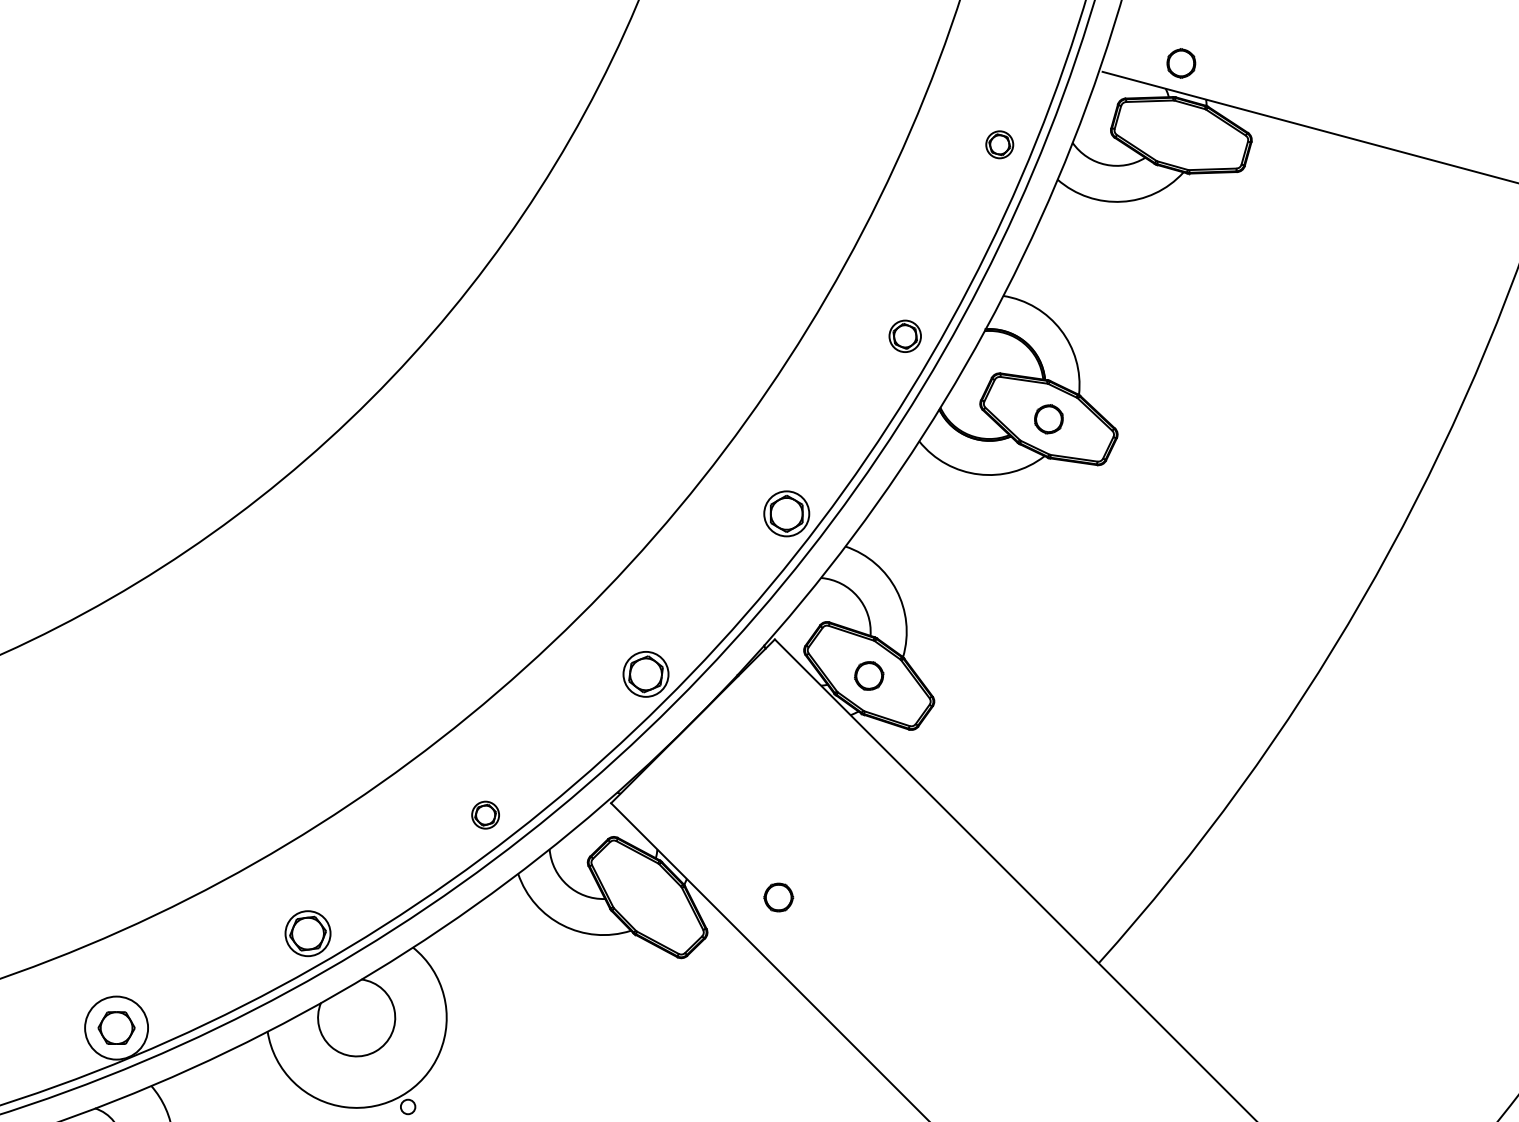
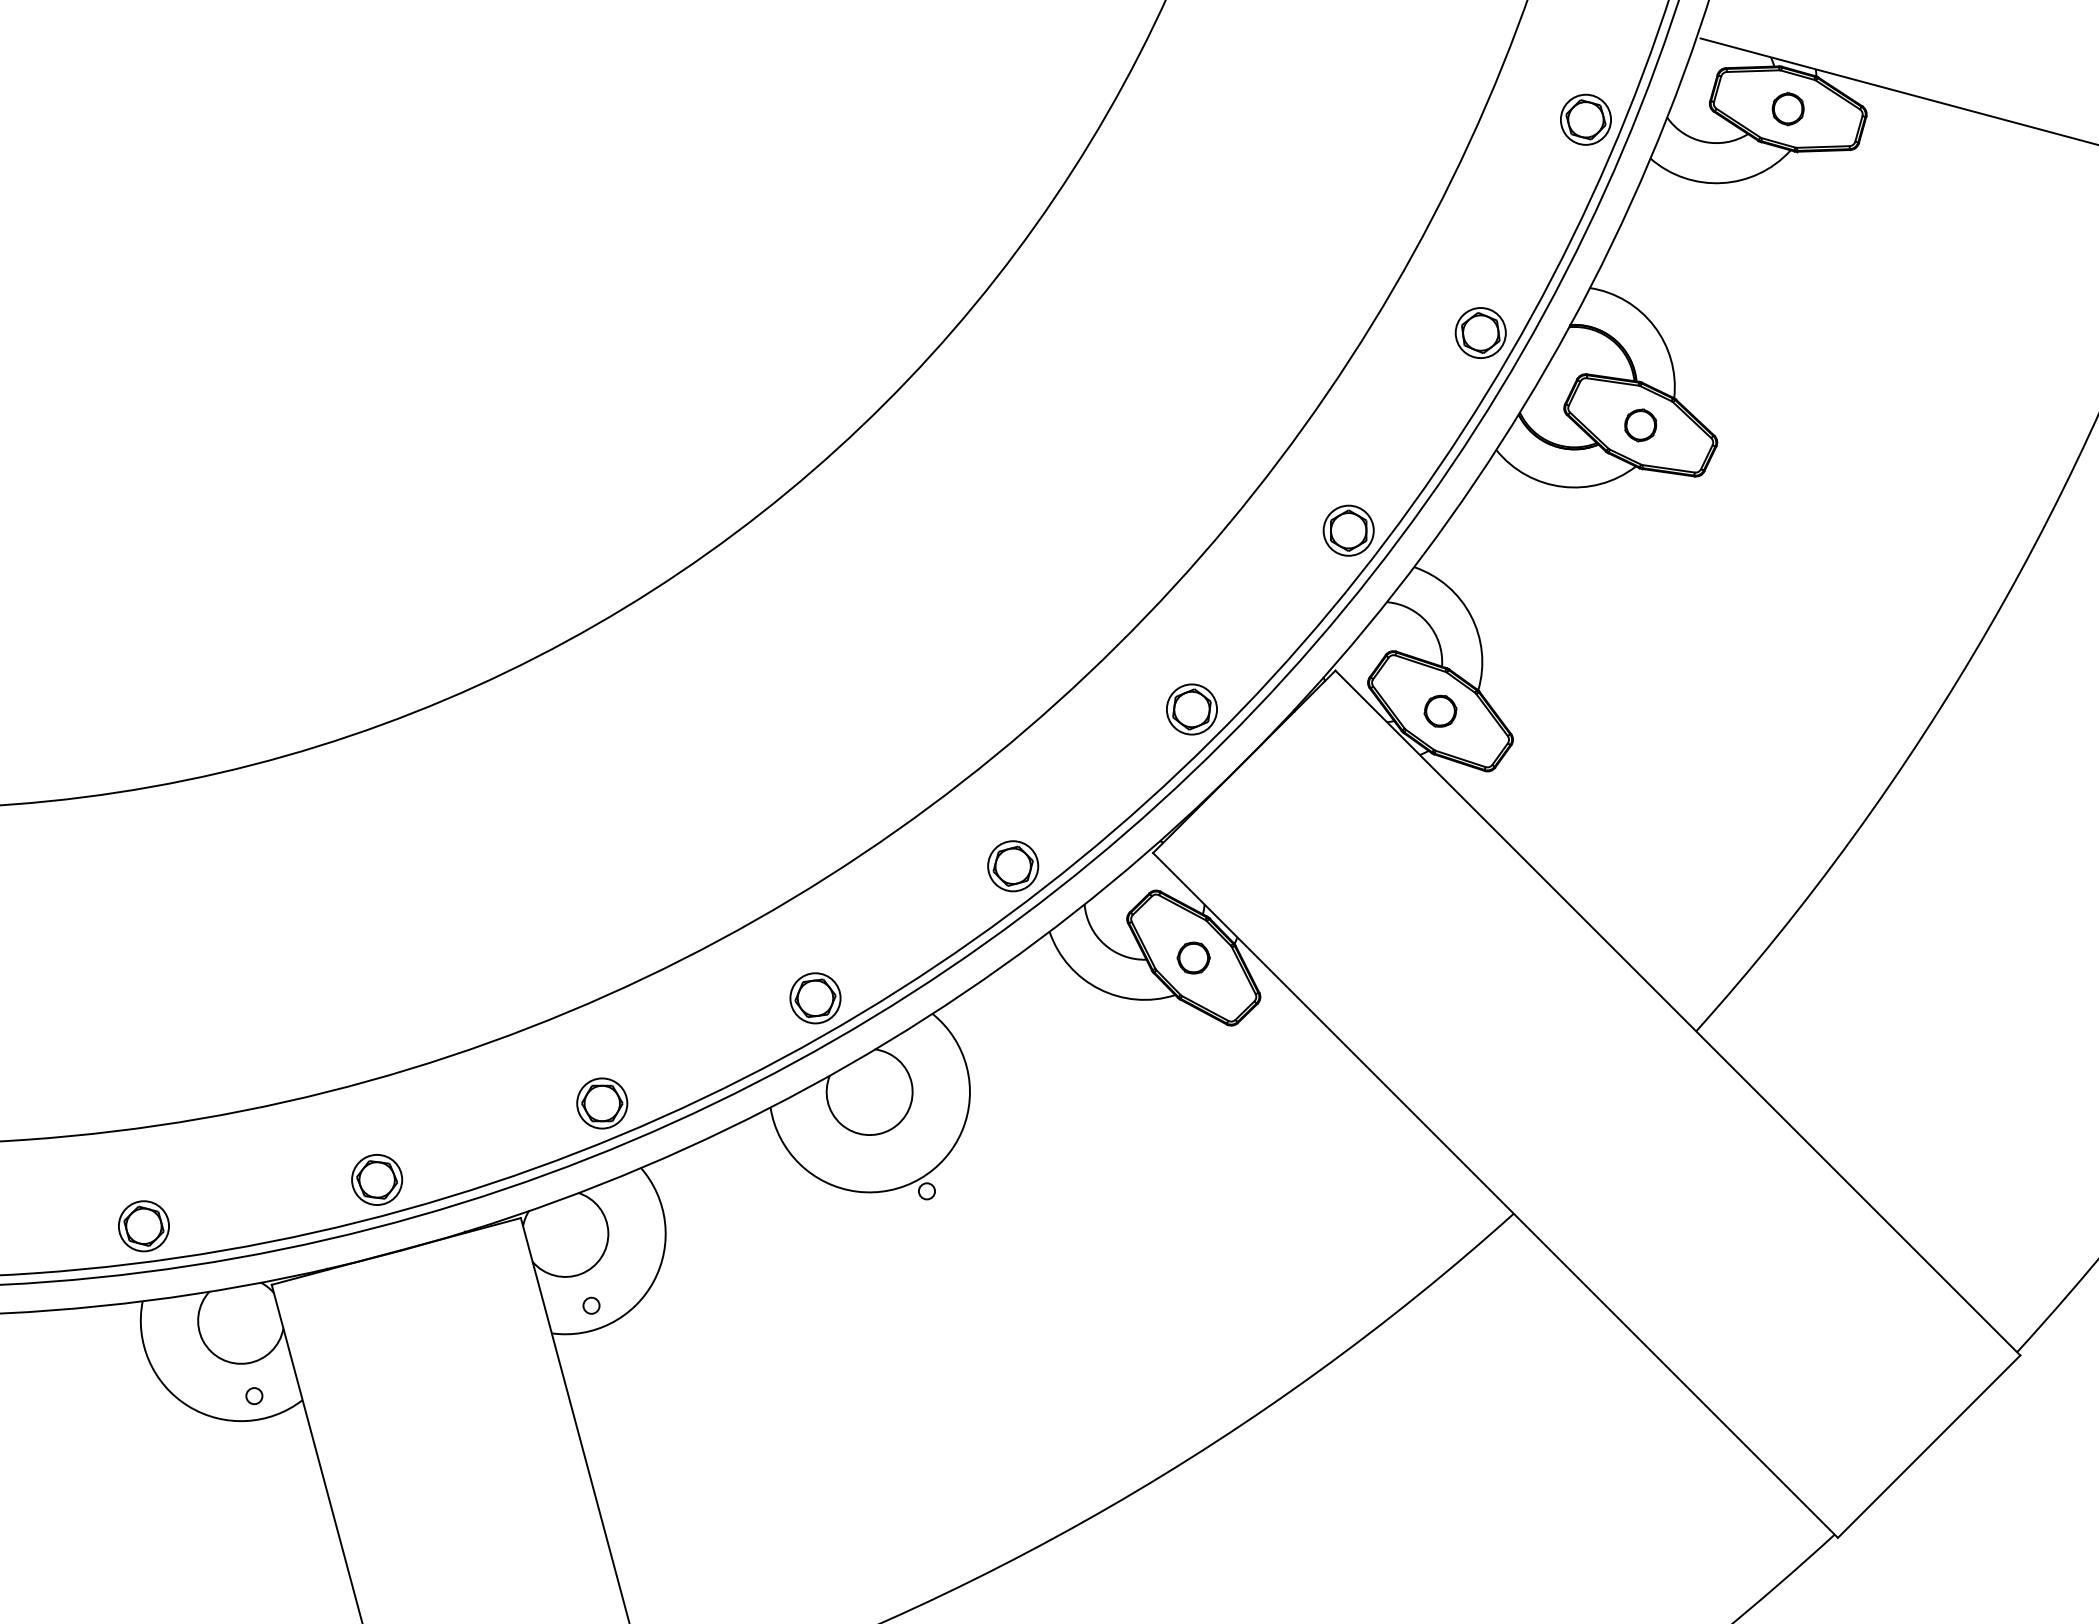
part: (1180, 63) -> (1787, 109), moved
part: (999, 144) -> (1585, 119), size x1.67
part: (905, 335) -> (1480, 332), size x1.43
part: (485, 815) -> (1013, 866), size x1.67
part: (778, 897) -> (1193, 957), moved
circle: (116, 1028) -> (602, 1103), size x0.71

